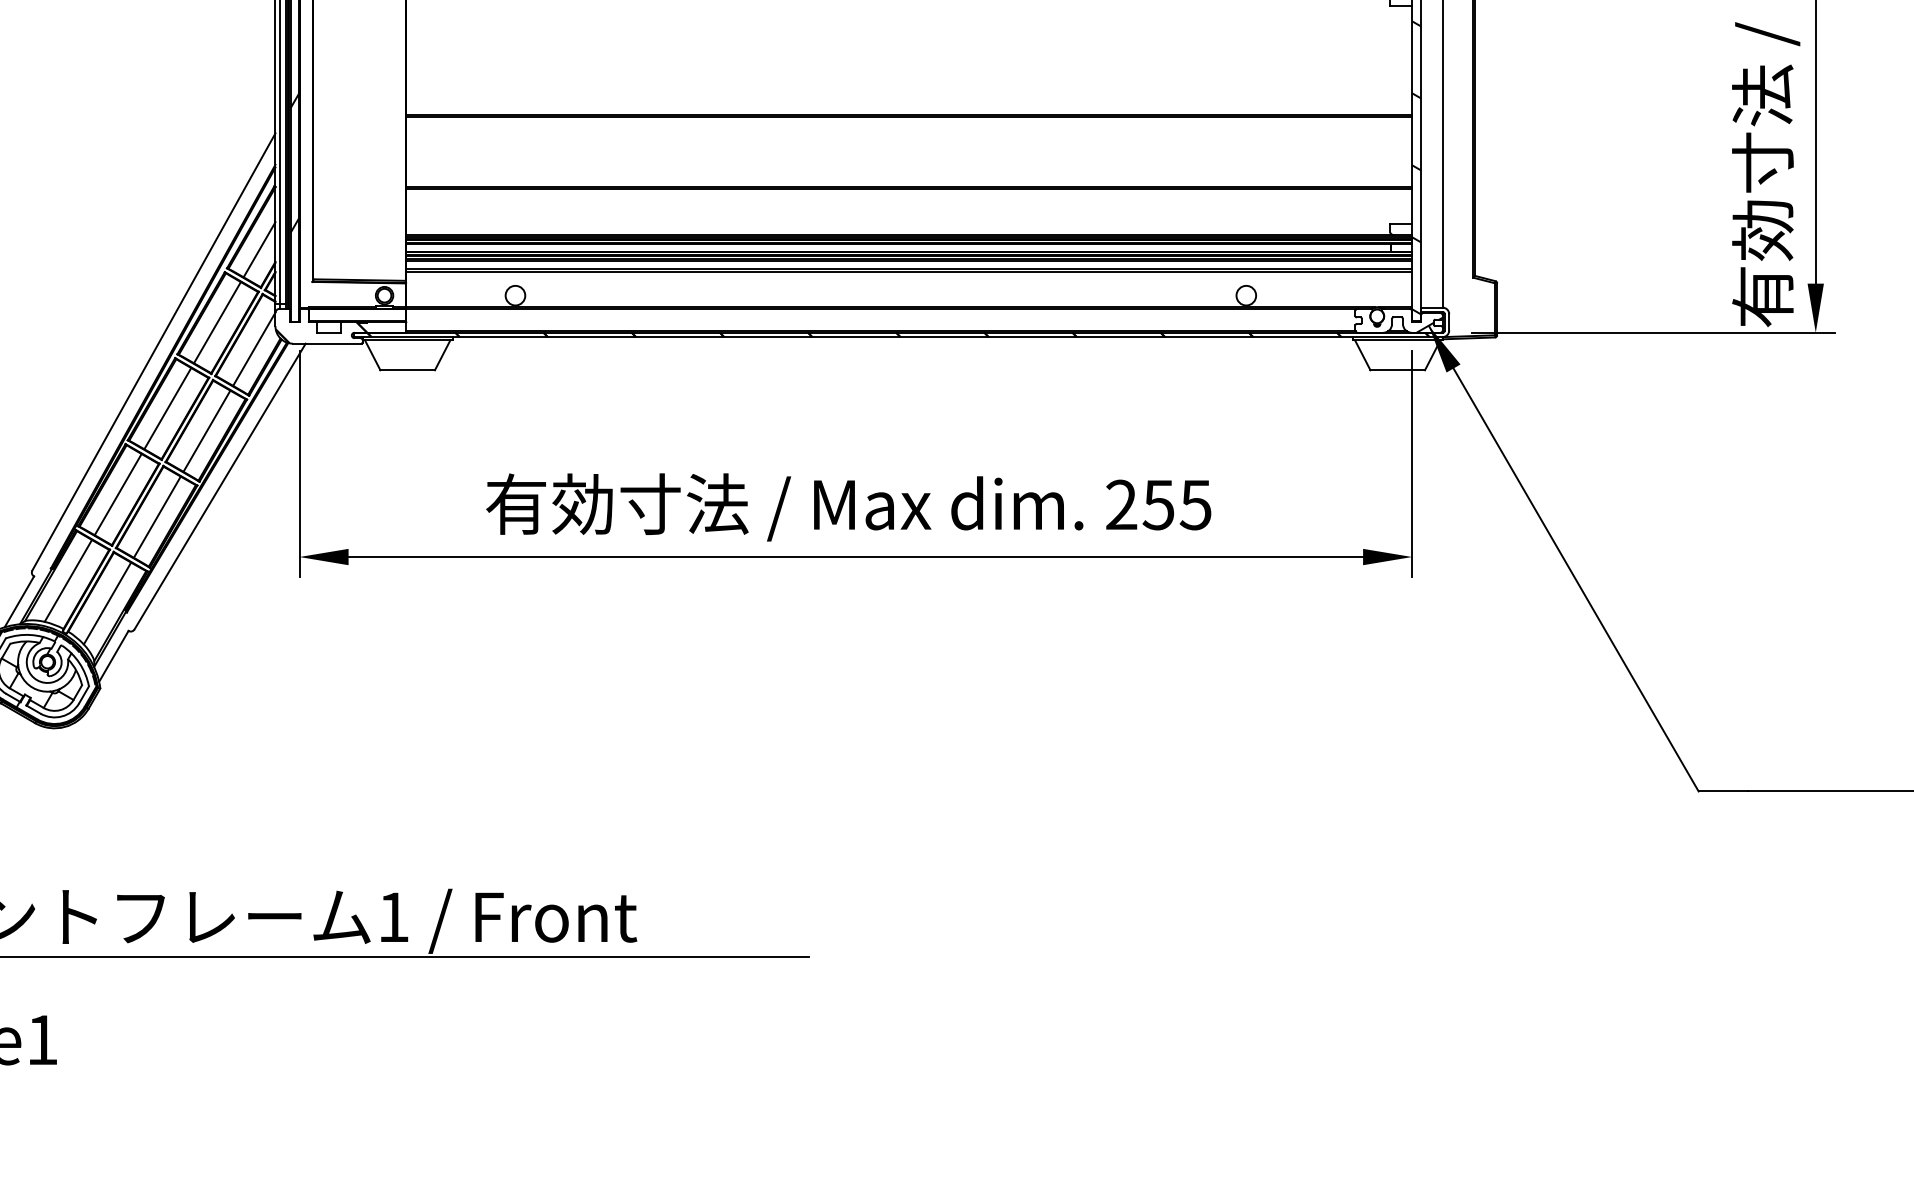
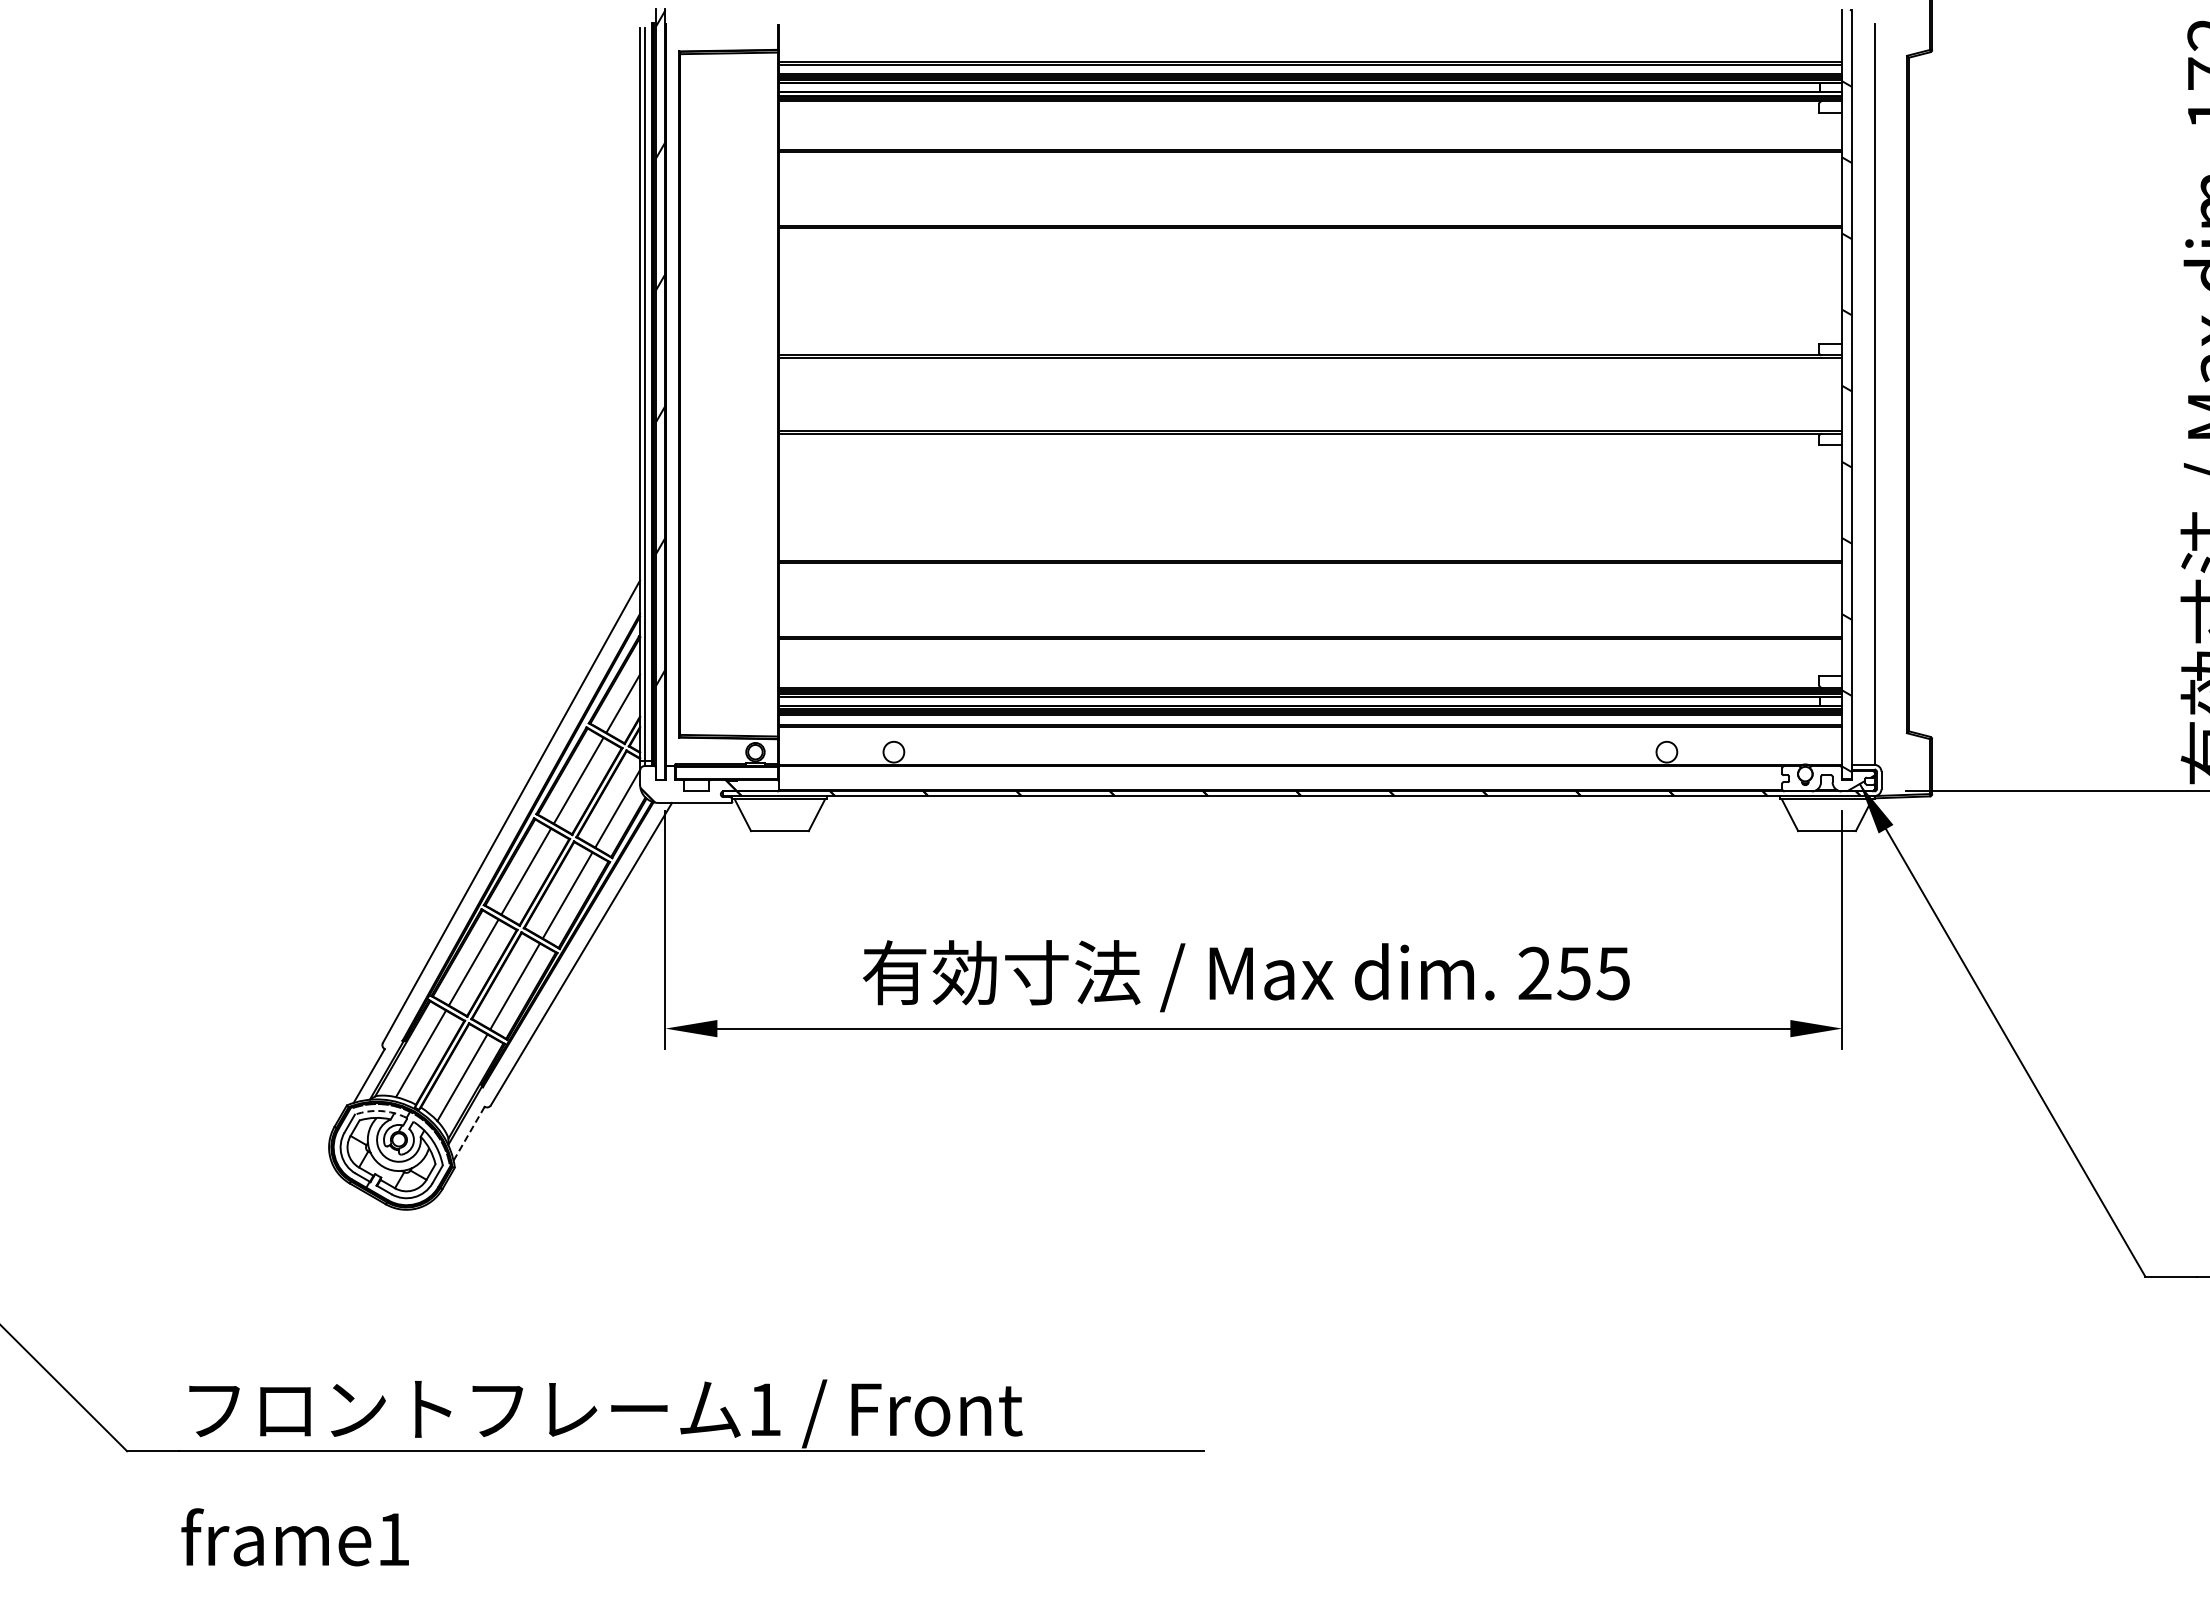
arc: (30, 635) -> (380, 1111), solid -> dashed
line: (114, 656) -> (469, 1133), solid -> dashed

